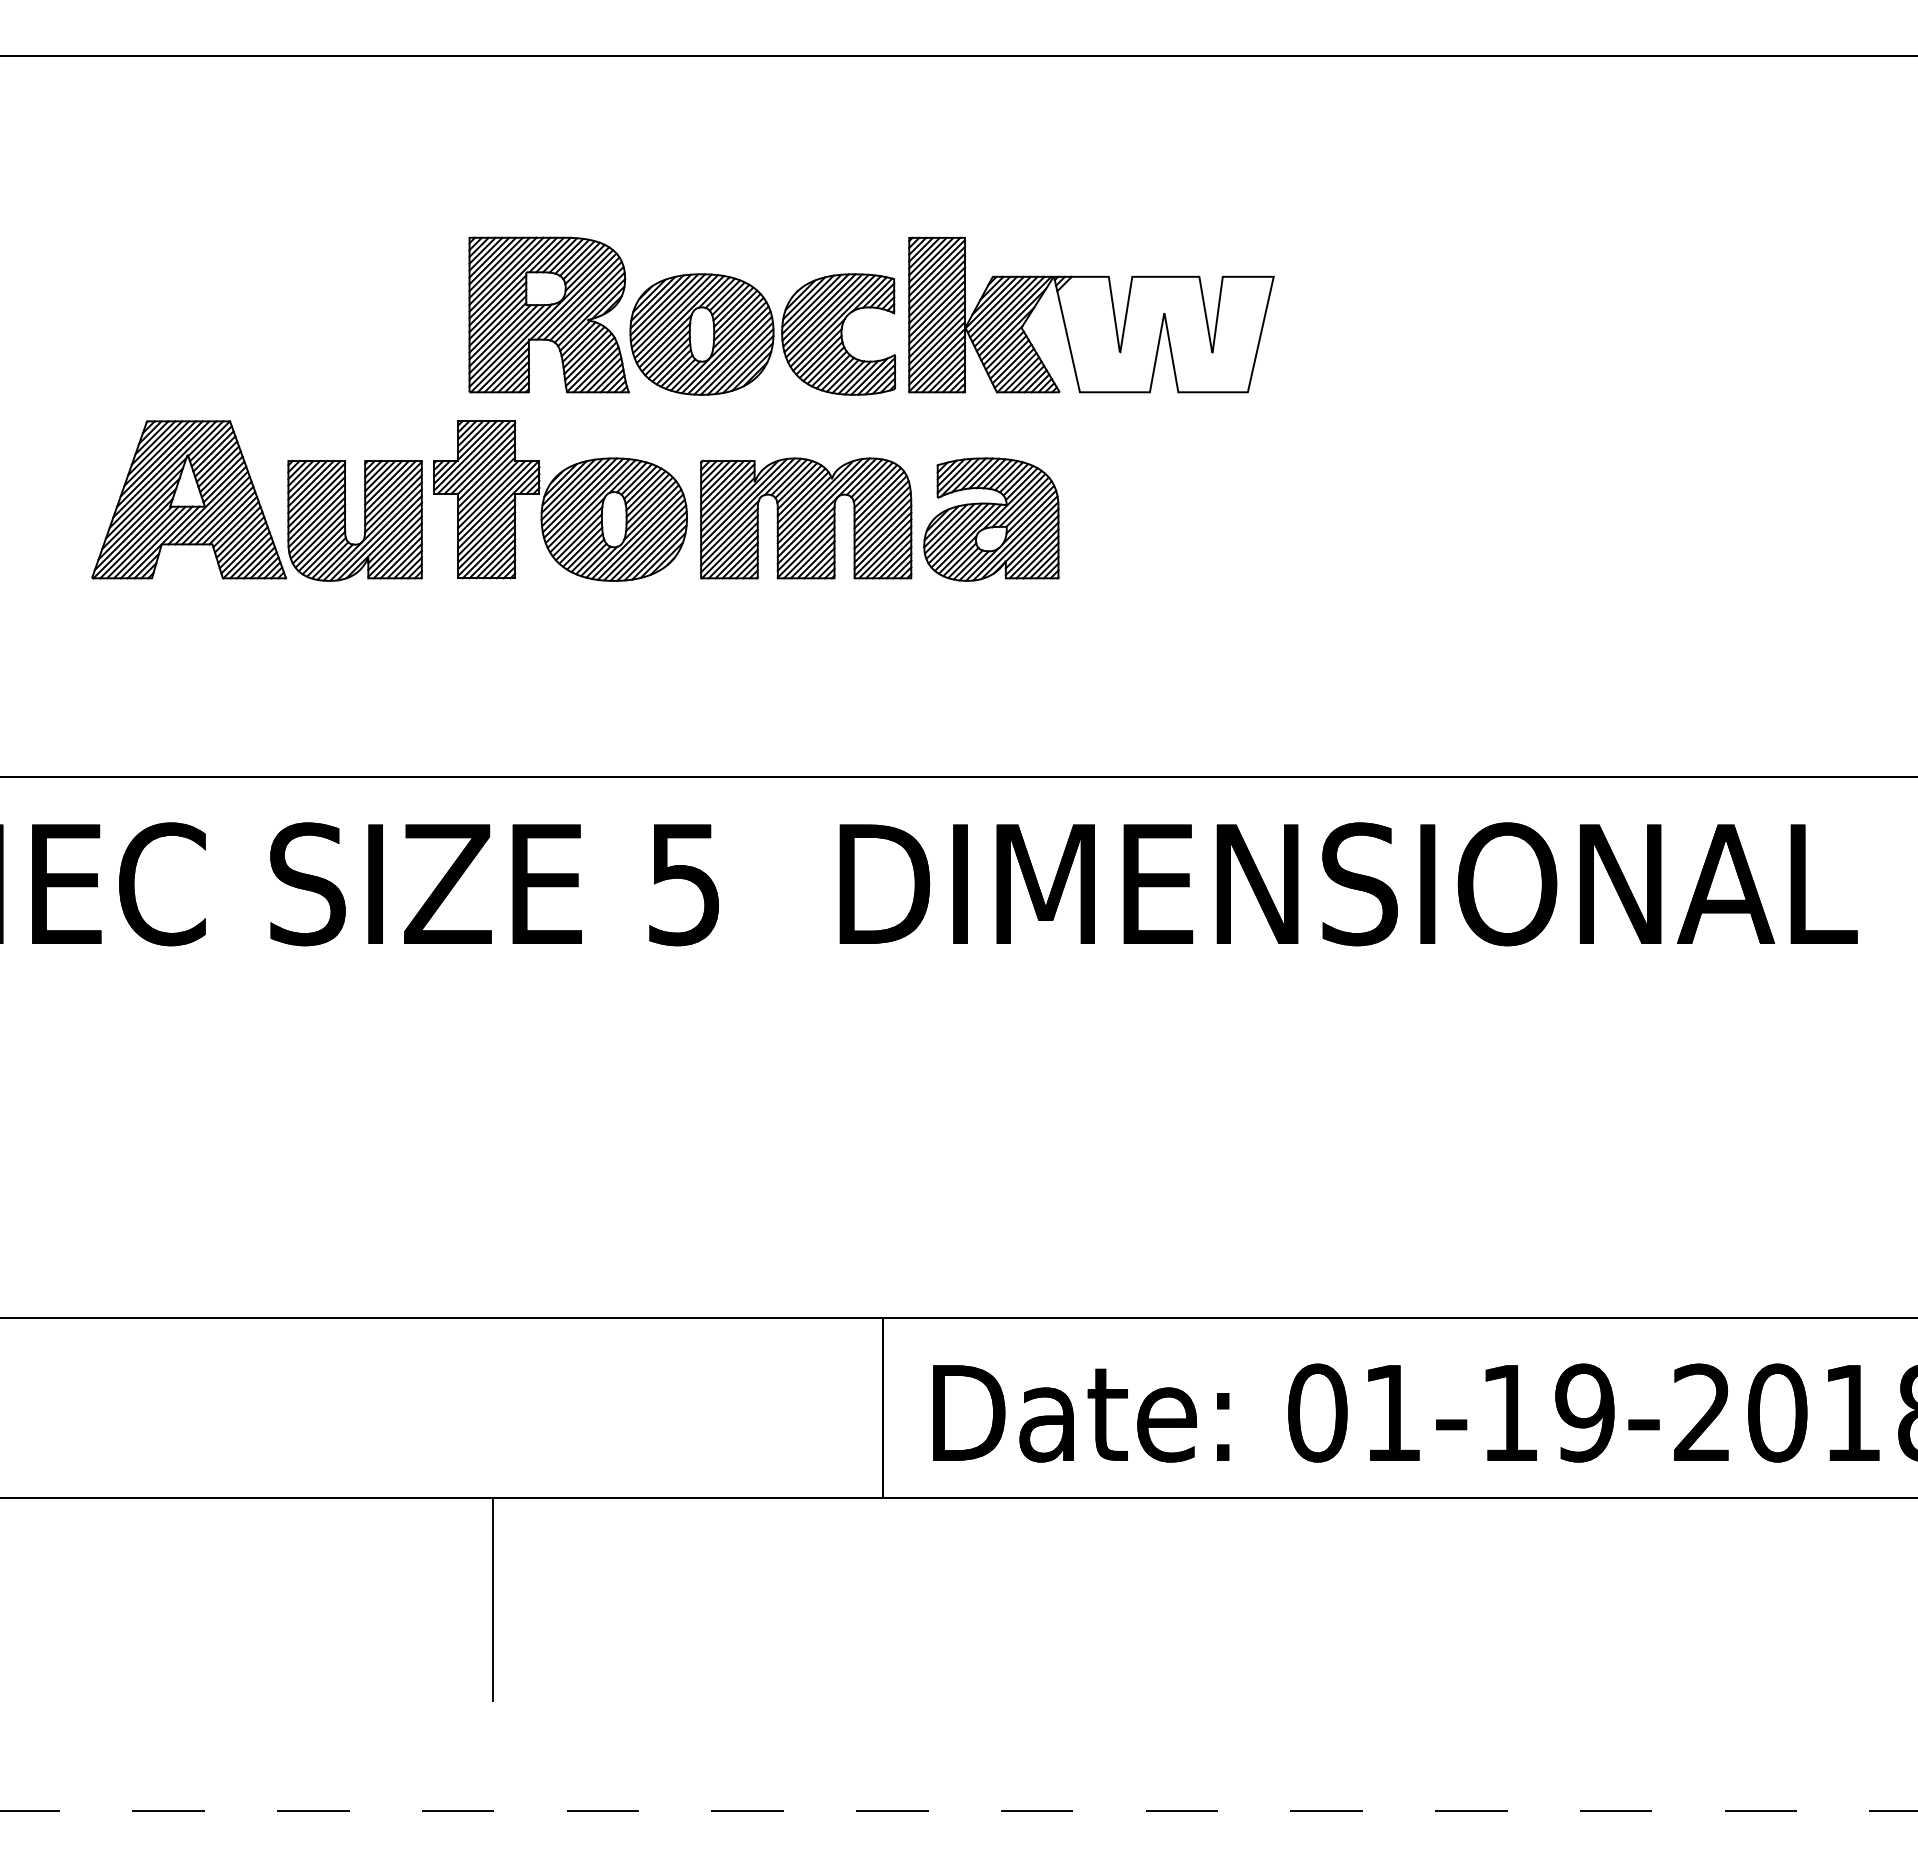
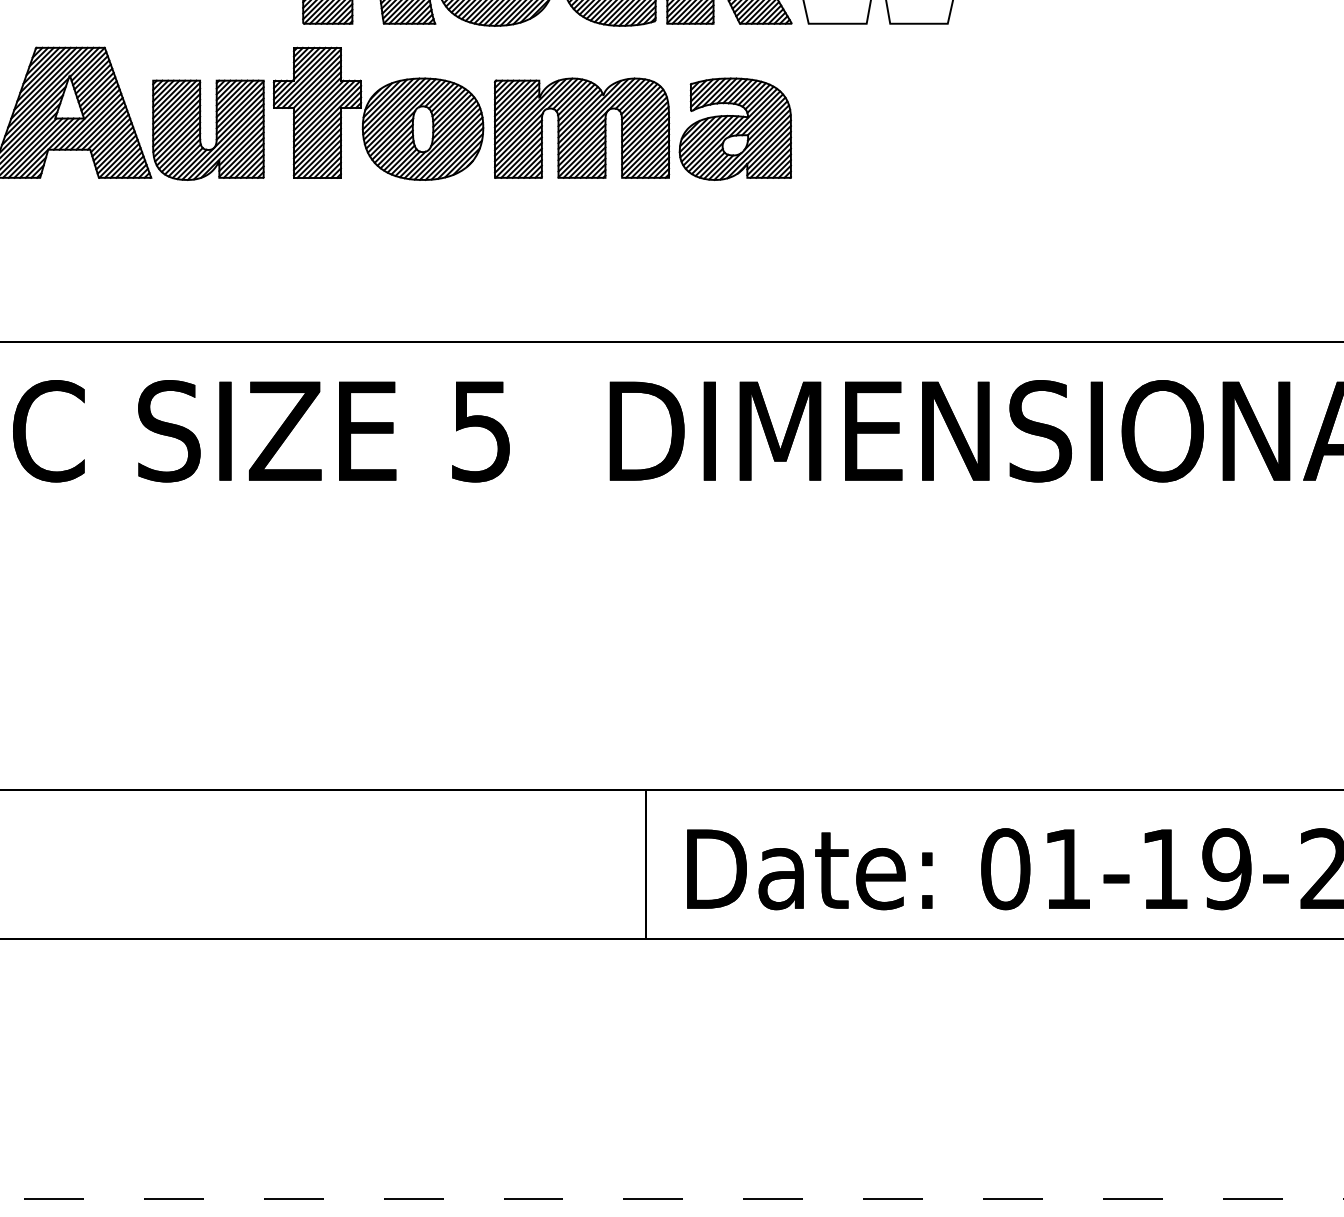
line: (493, 1599) -> (323, 1023), removed

